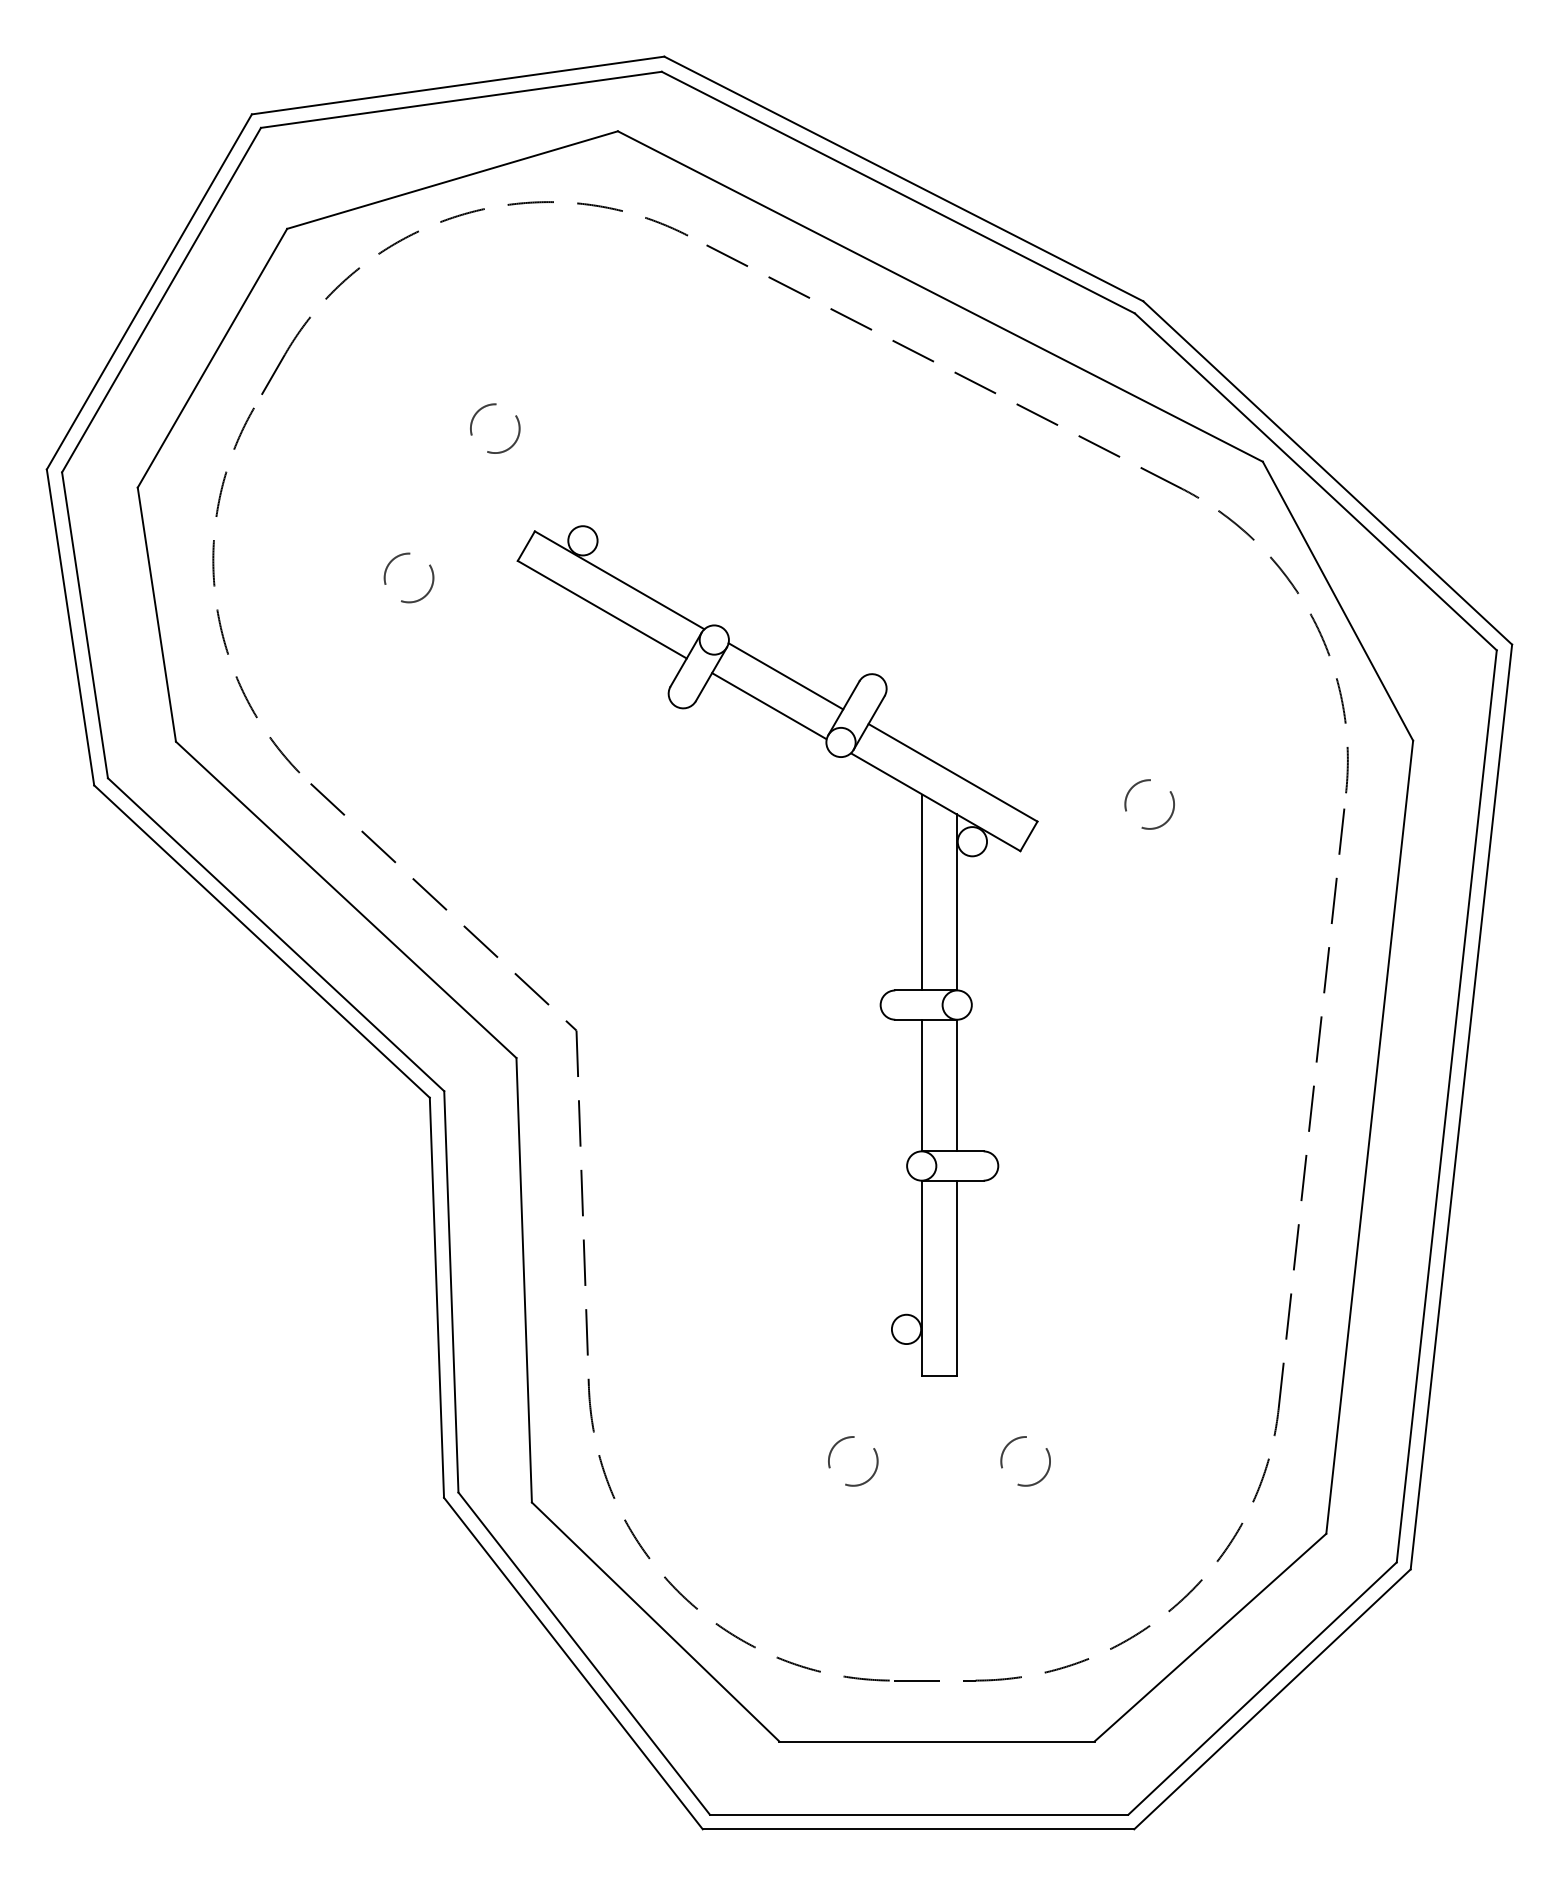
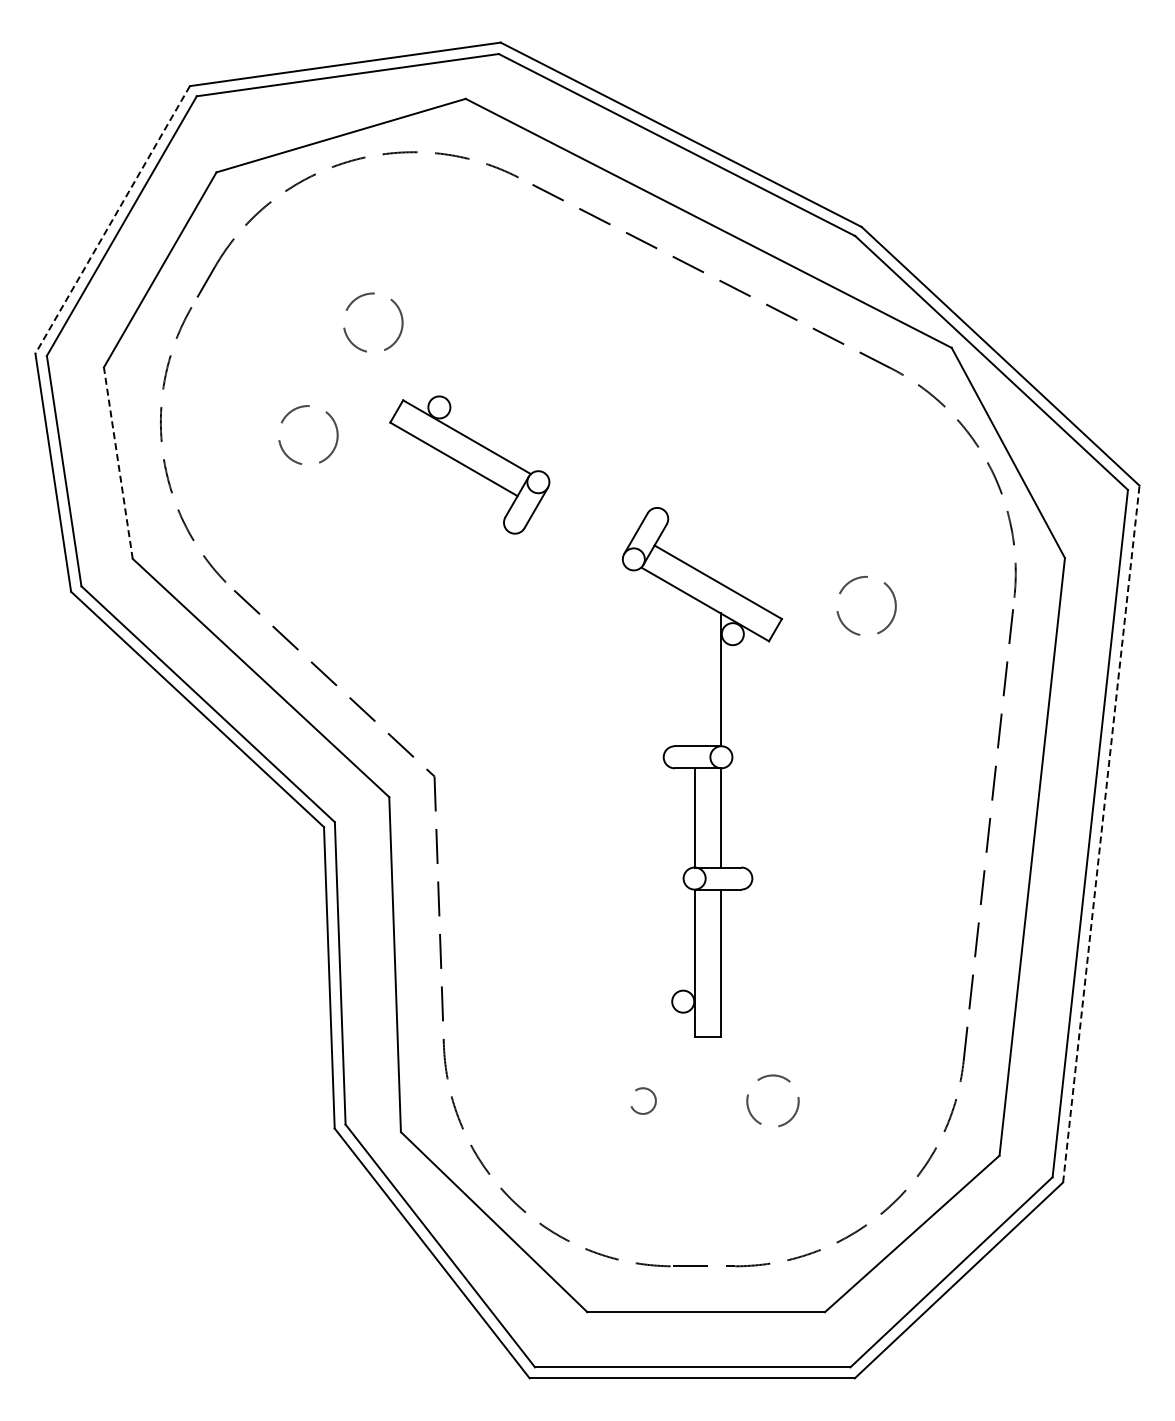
line: (149, 292) -> (112, 220), solid -> dashed
circle: (495, 428) -> (373, 322), size x1.6
circle: (409, 578) -> (308, 435), size x1.6
line: (157, 615) -> (118, 463), solid -> dashed
line: (786, 676) -> (592, 509), removed
line: (768, 705) -> (579, 531), removed
circle: (1149, 803) -> (866, 605), size x1.6
line: (922, 892) -> (695, 672), removed
line: (1461, 1106) -> (1101, 833), solid -> dashed
circle: (852, 1460) -> (642, 1100), size x0.7
circle: (1025, 1460) -> (772, 1100), size x1.4

